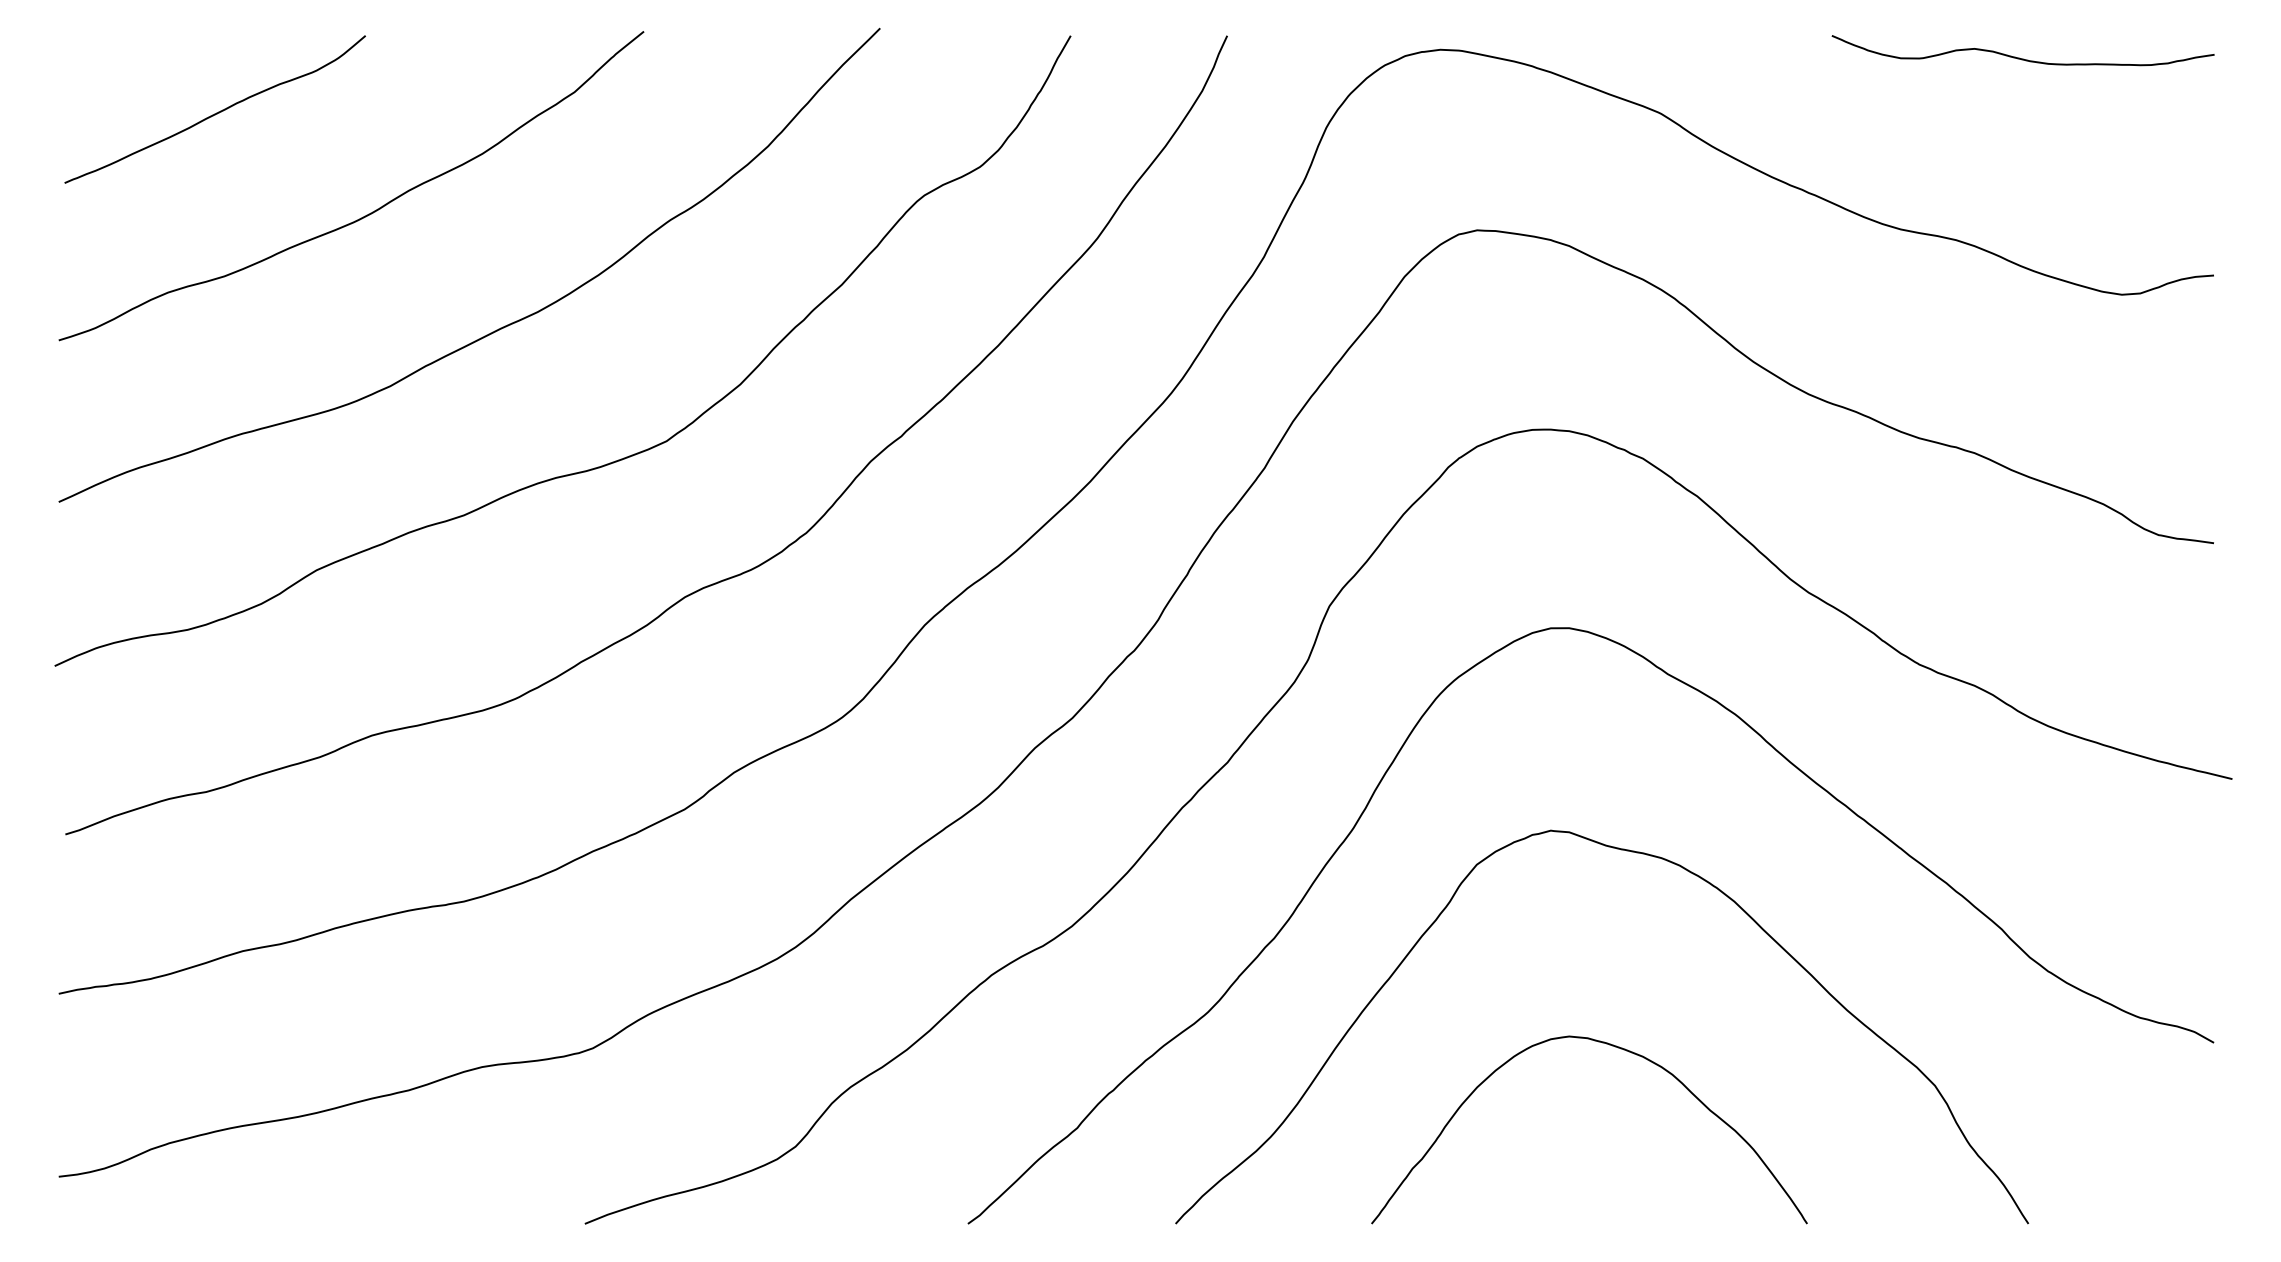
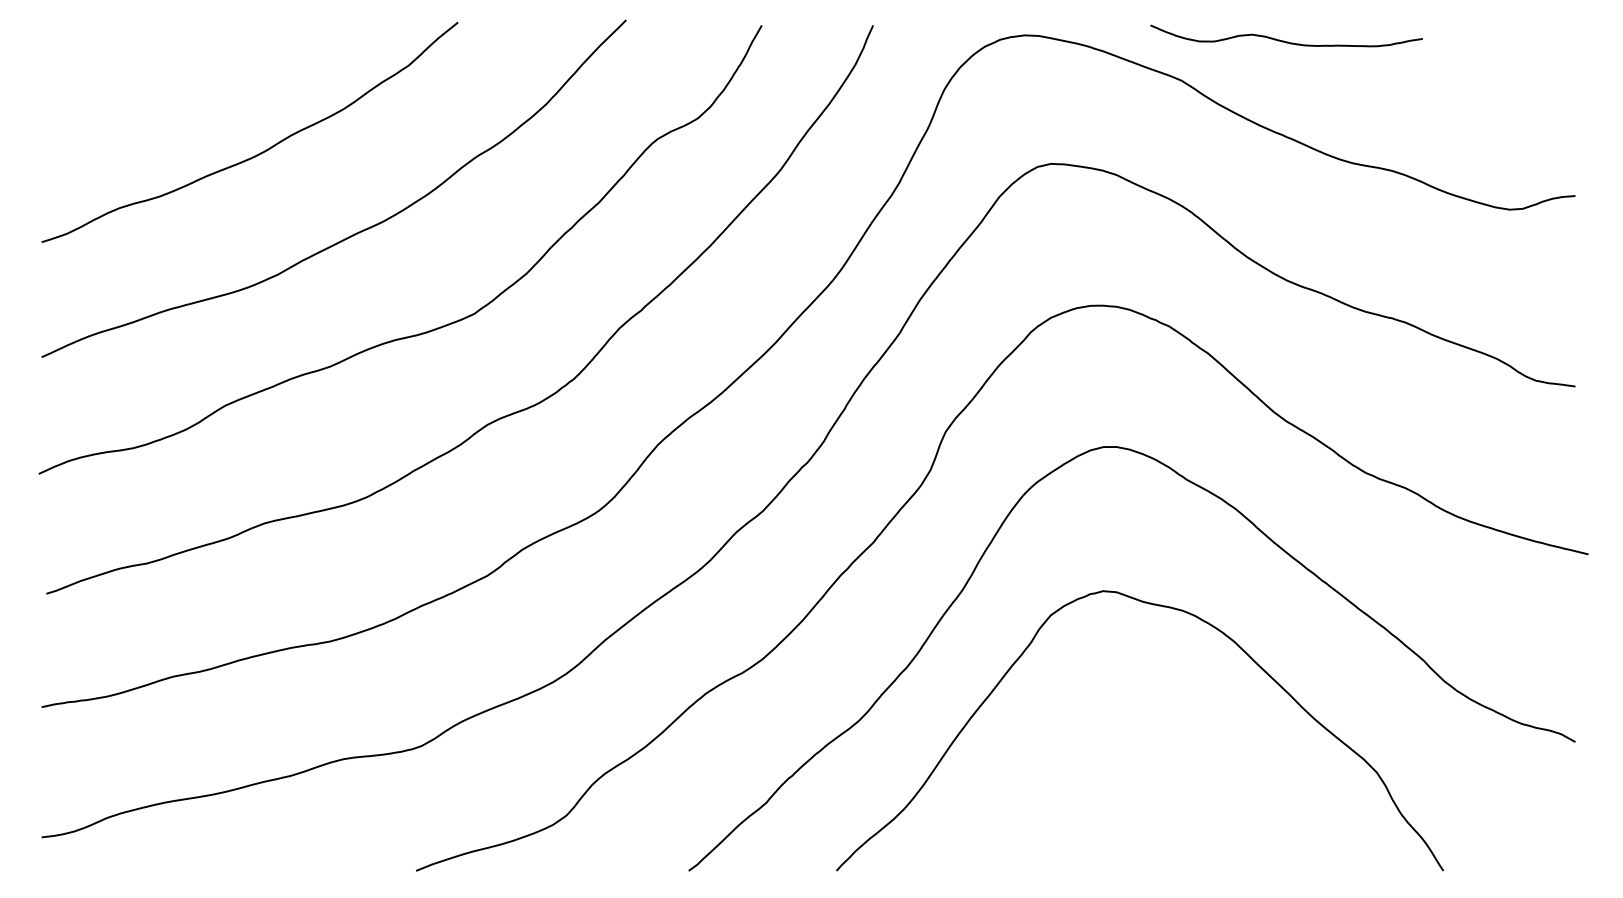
curve: (2020, 56) -> (1284, 40), moved
curve: (217, 111) -> (154, 79), removed
curve: (1614, 1047) -> (1148, 745), removed

